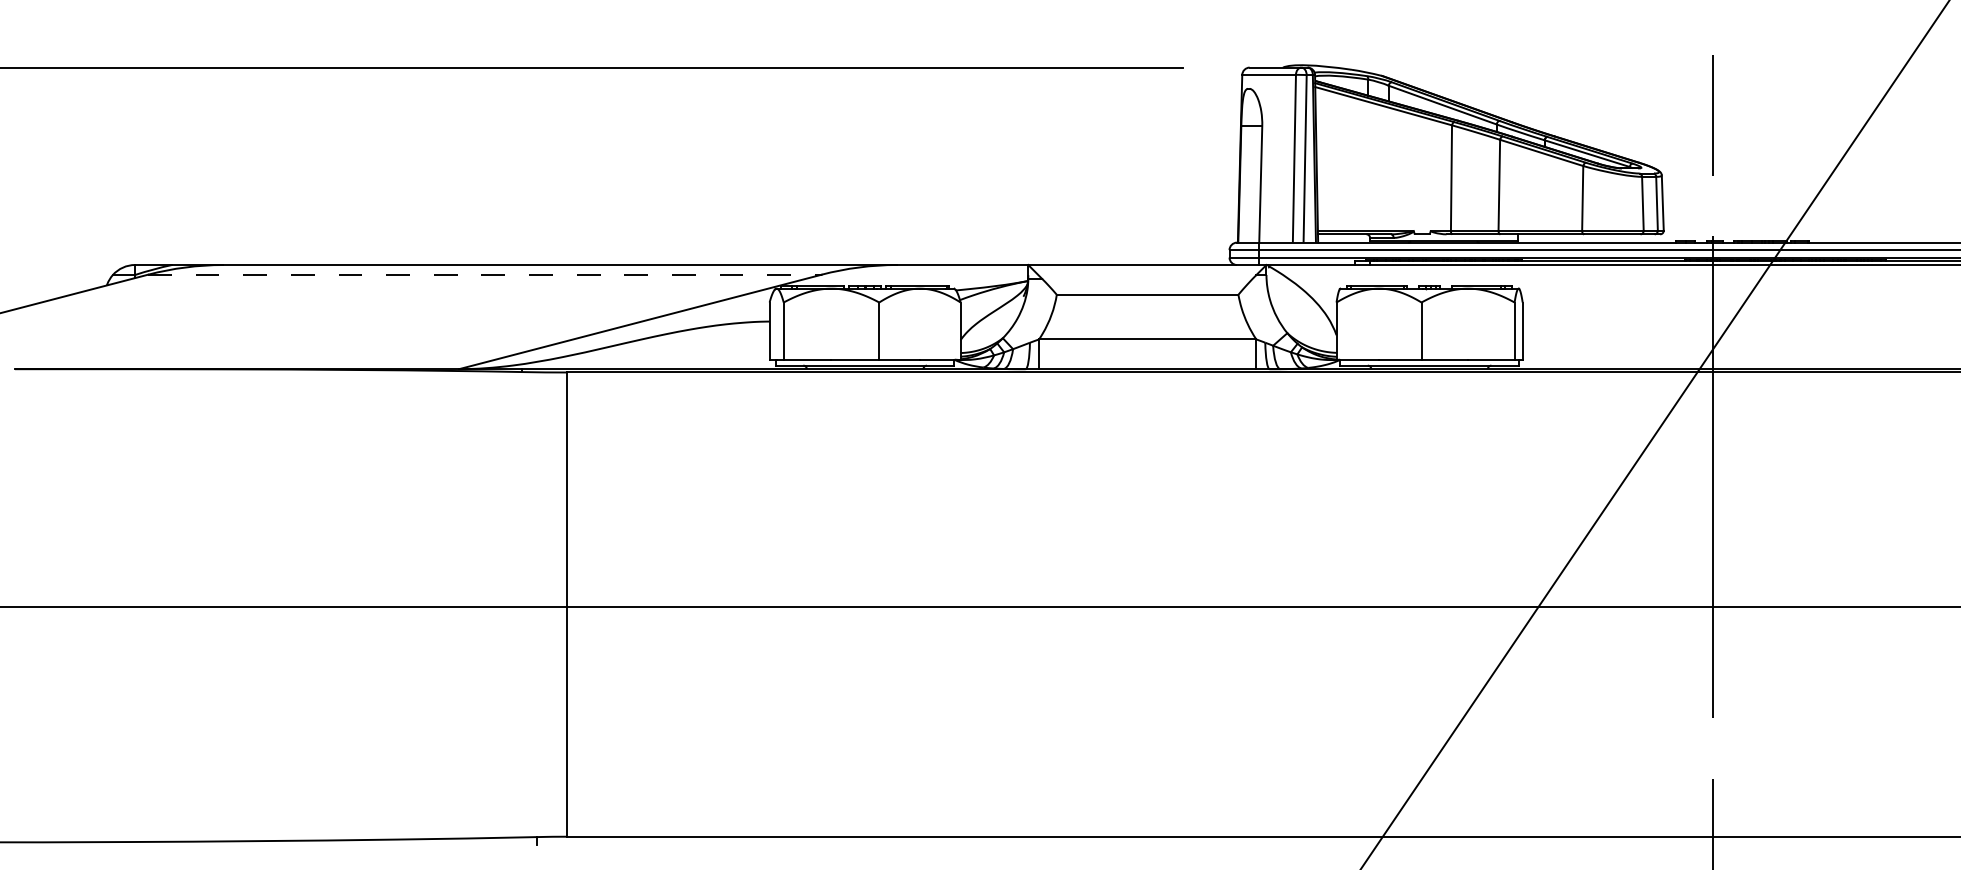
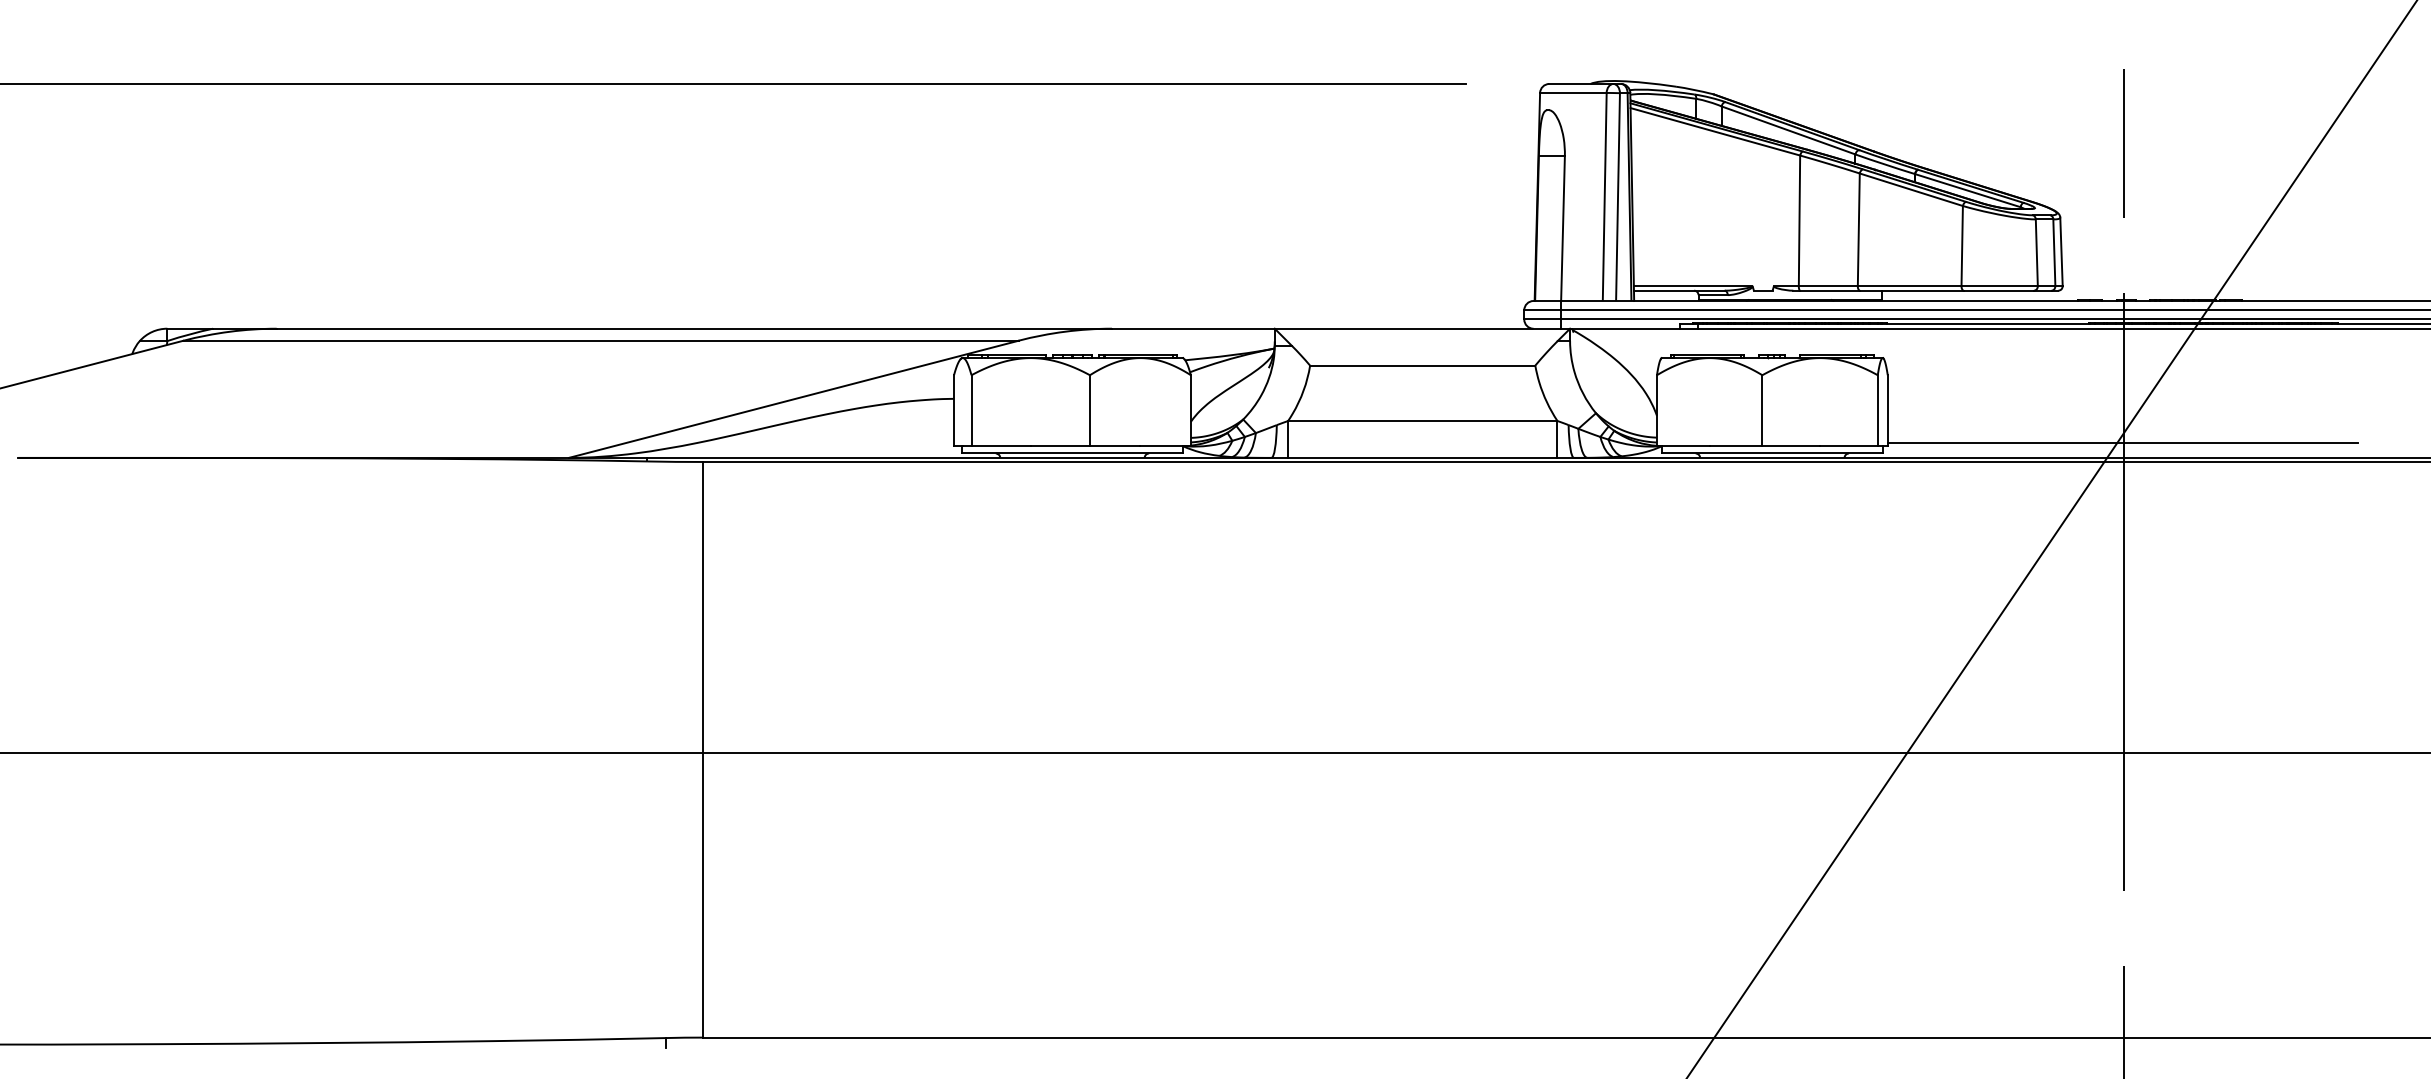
line: (484, 274) -> (600, 340), dashed -> solid
line: (1711, 356) -> (2122, 442), added

